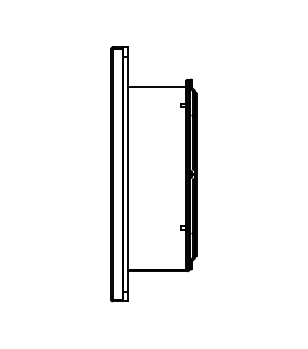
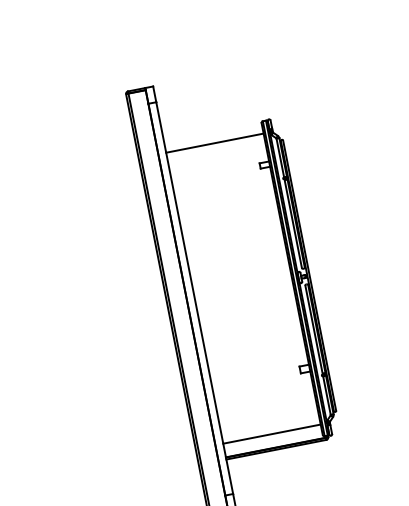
line: (156, 261) -> (271, 433), added

